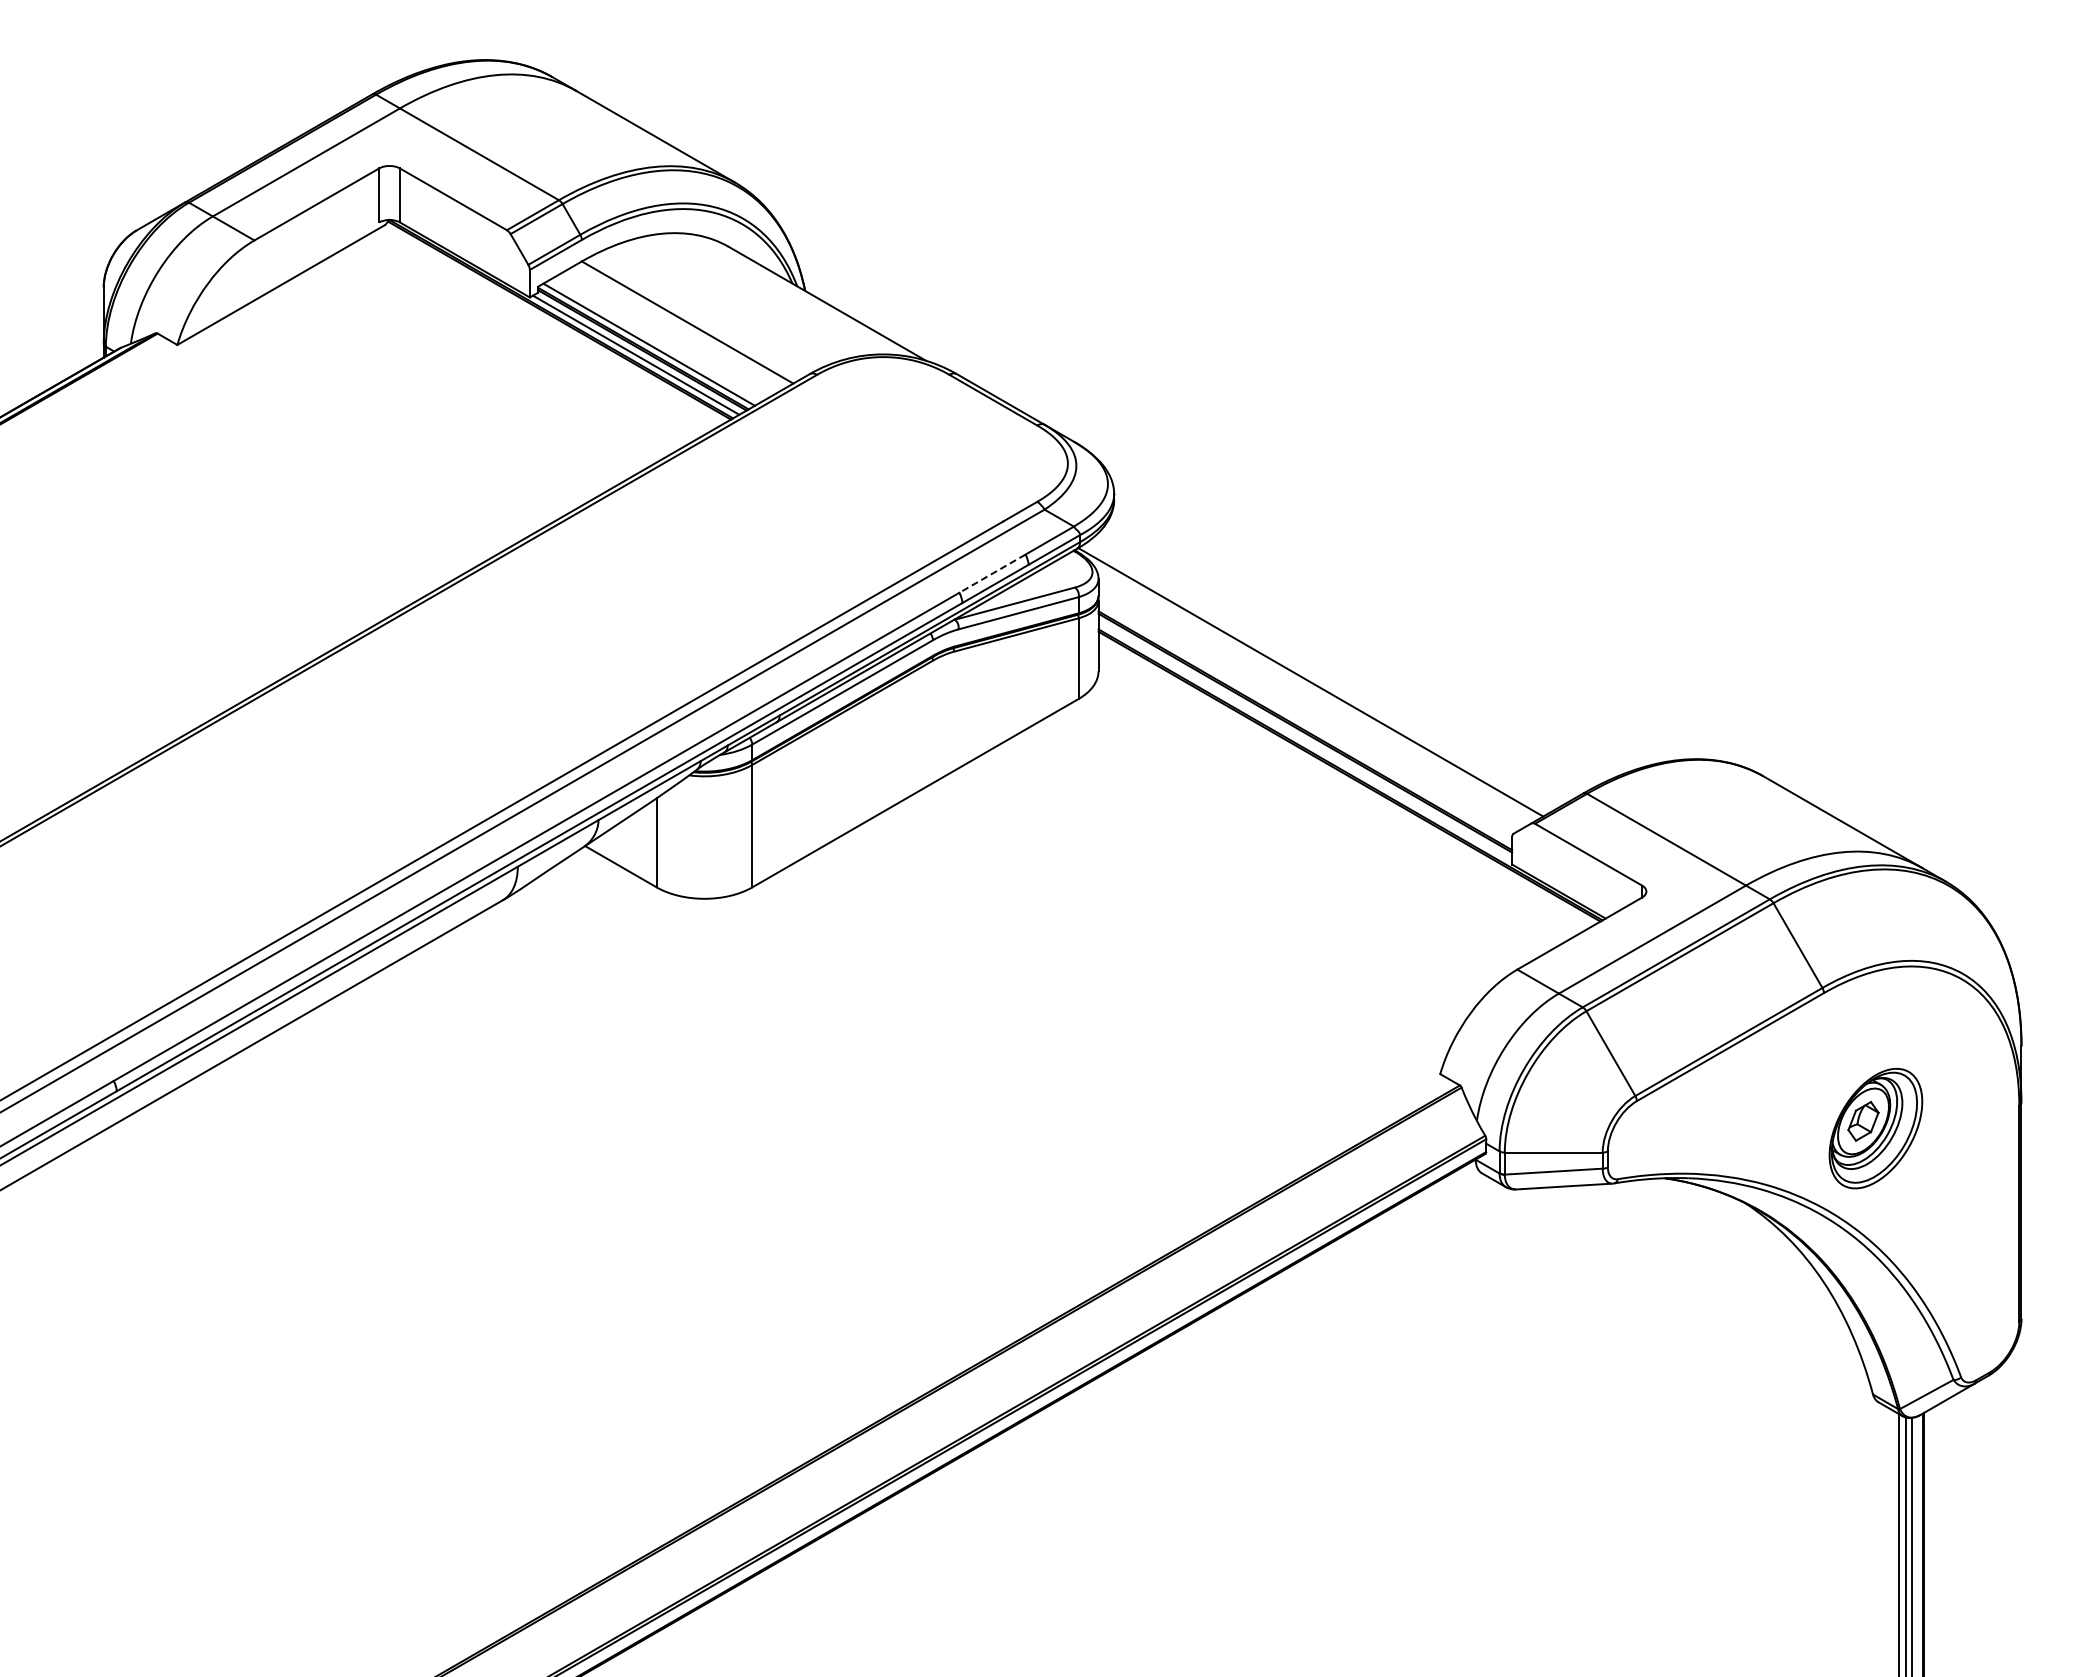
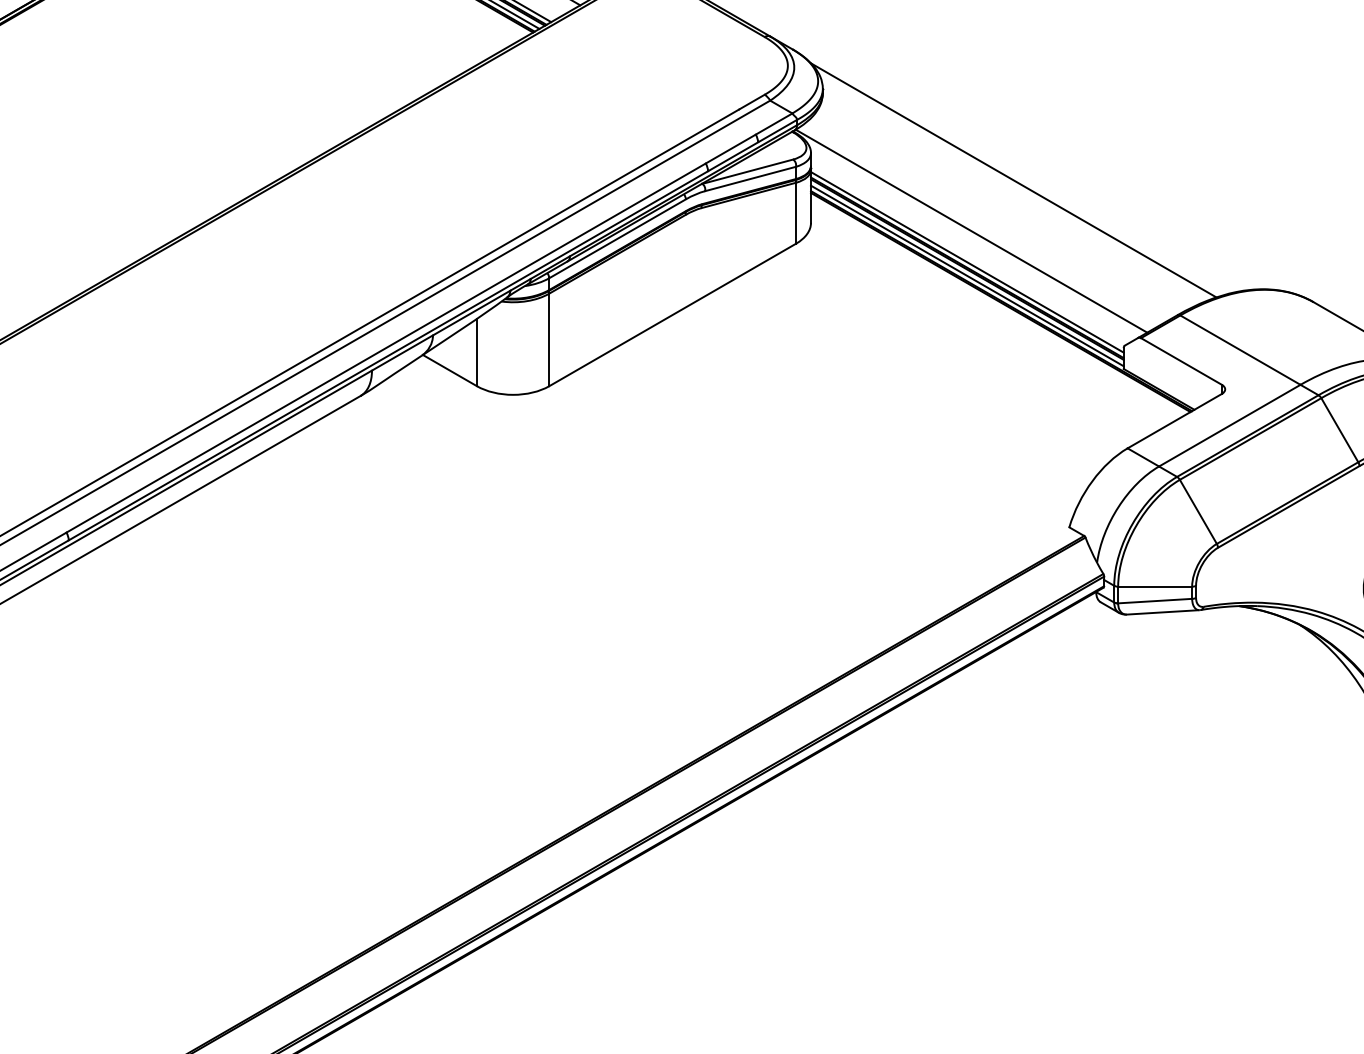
line: (991, 573) -> (730, 148), dashed -> solid
line: (1366, 614) -> (1013, 179), added
line: (1305, 723) -> (967, 262), added
line: (1305, 741) -> (967, 275), added

